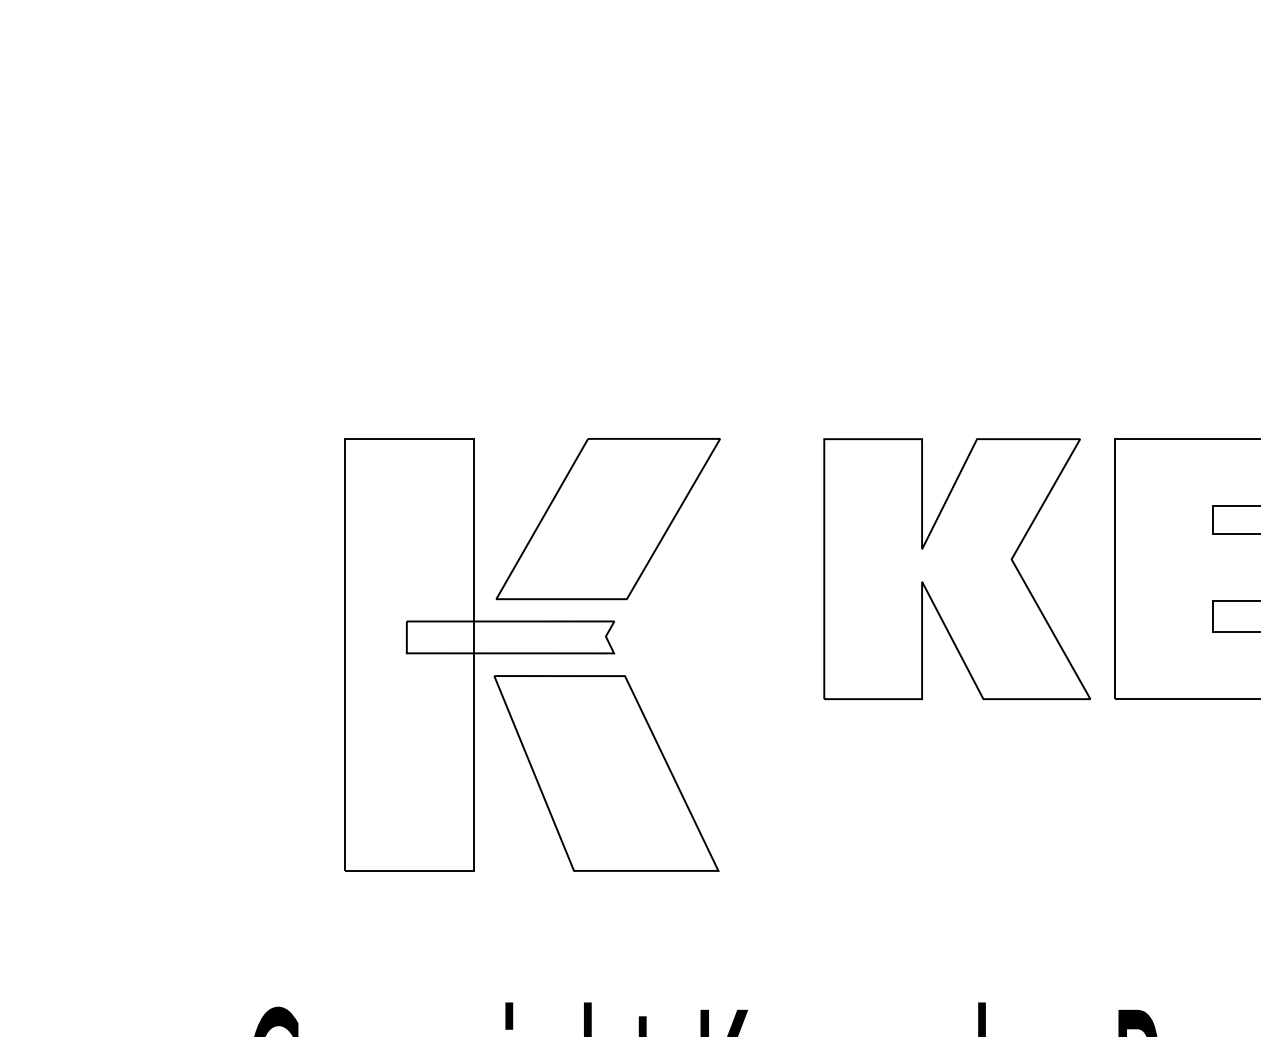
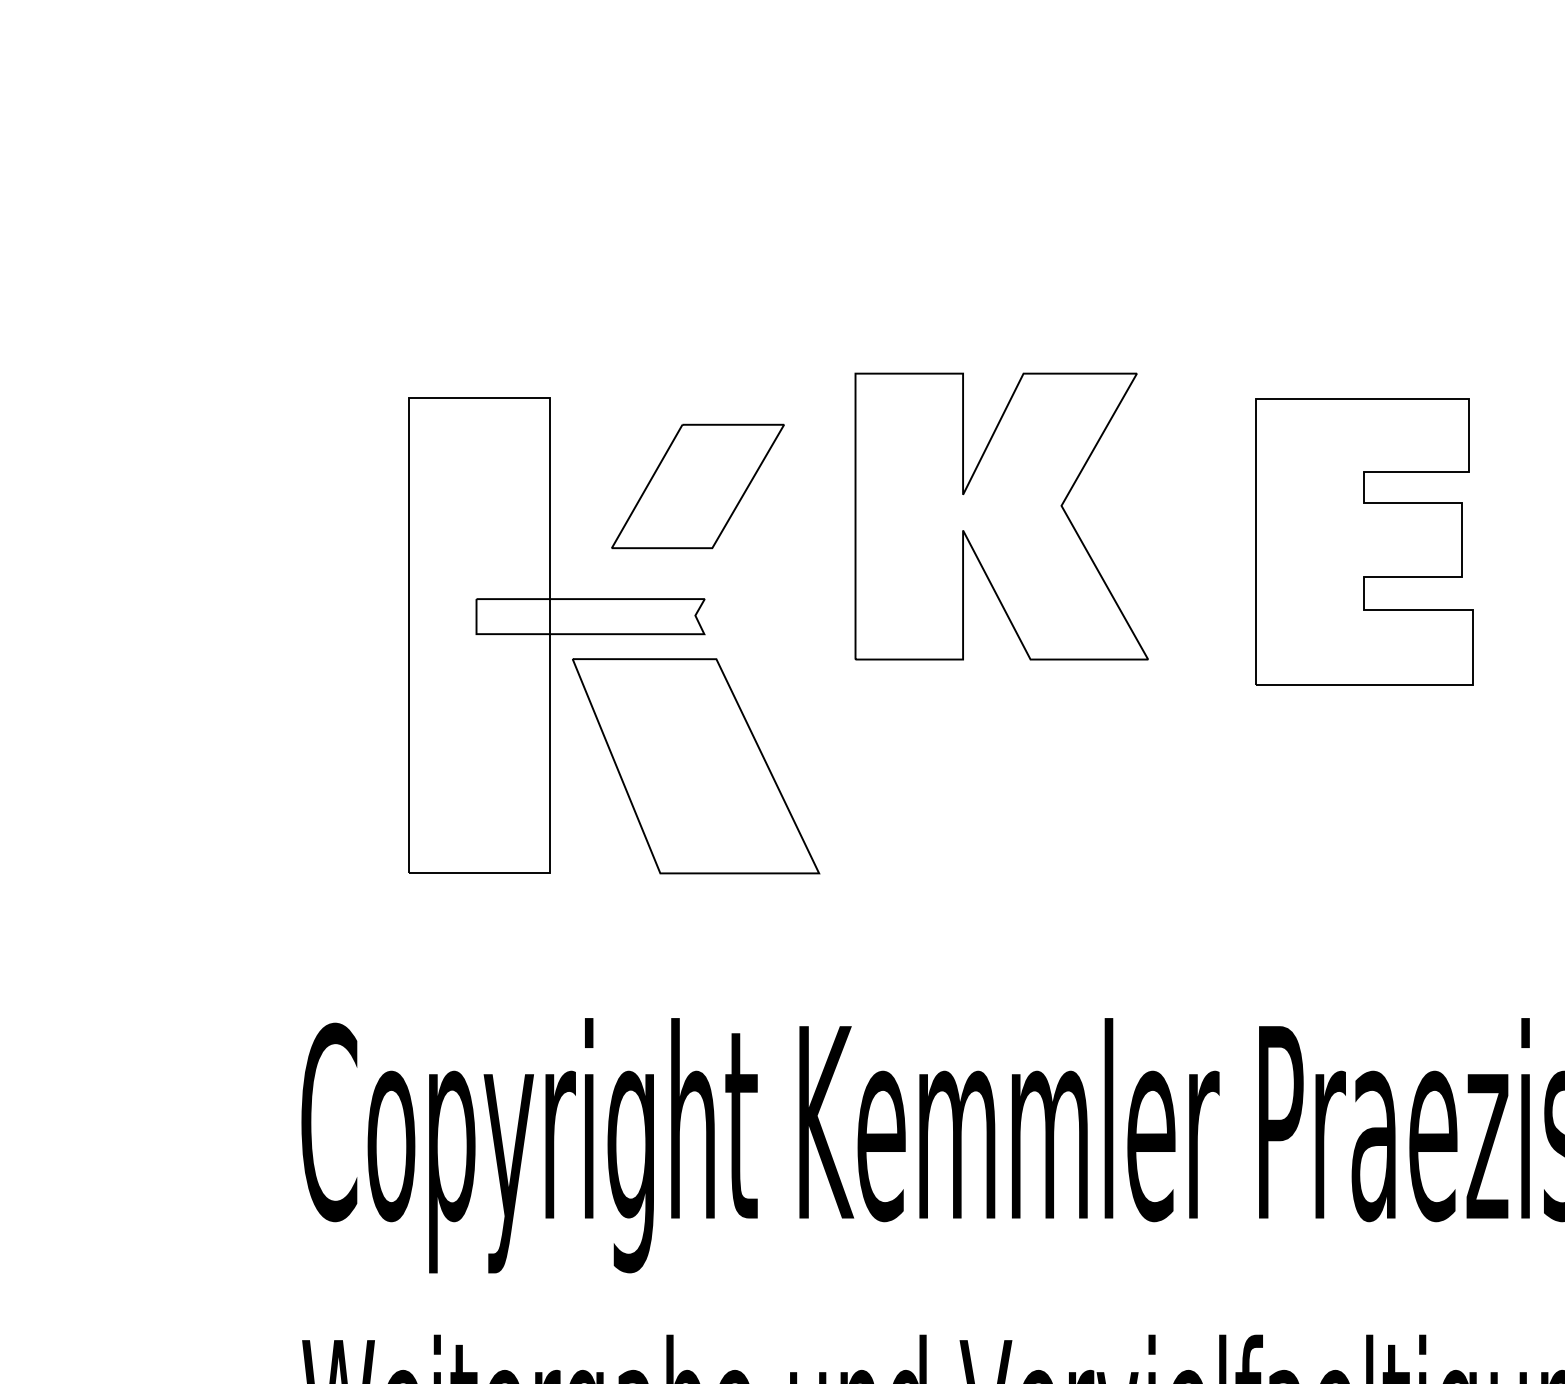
part: (607, 519) -> (697, 486), size x0.7
part: (957, 569) -> (1001, 516), moved

